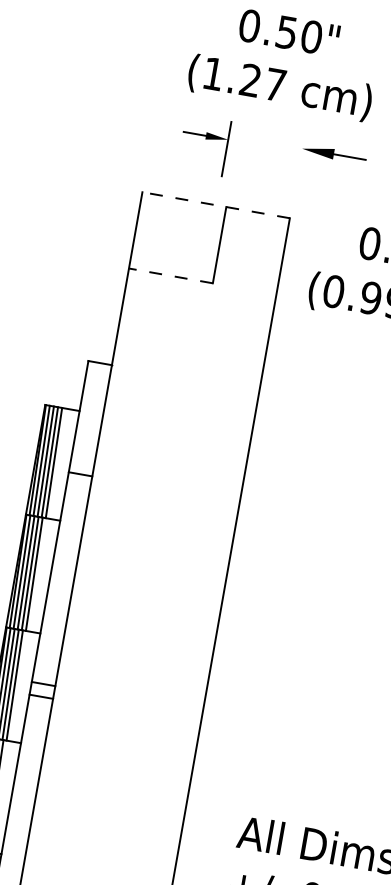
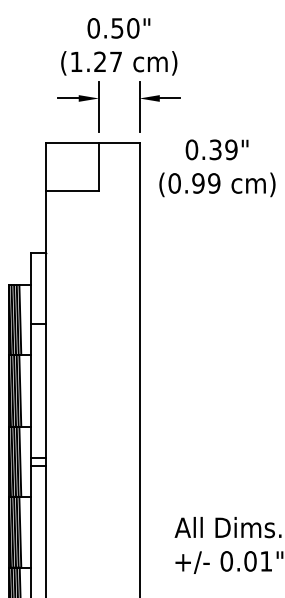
part: (204, 144) -> (78, 106), size x1.43
line: (299, 161) -> (139, 106), added
line: (216, 204) -> (92, 142), dashed -> solid
line: (171, 275) -> (72, 191), dashed -> solid

